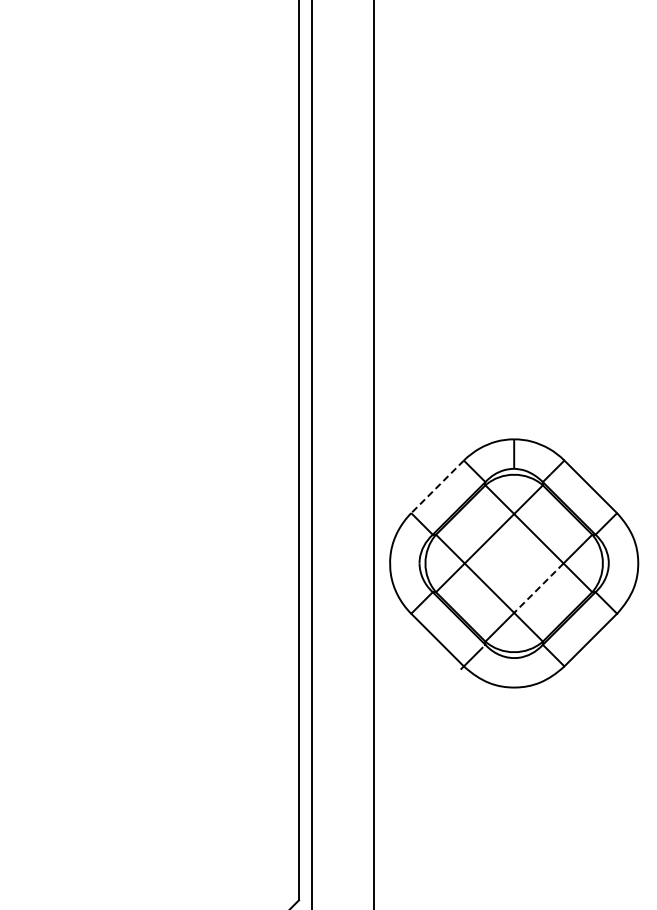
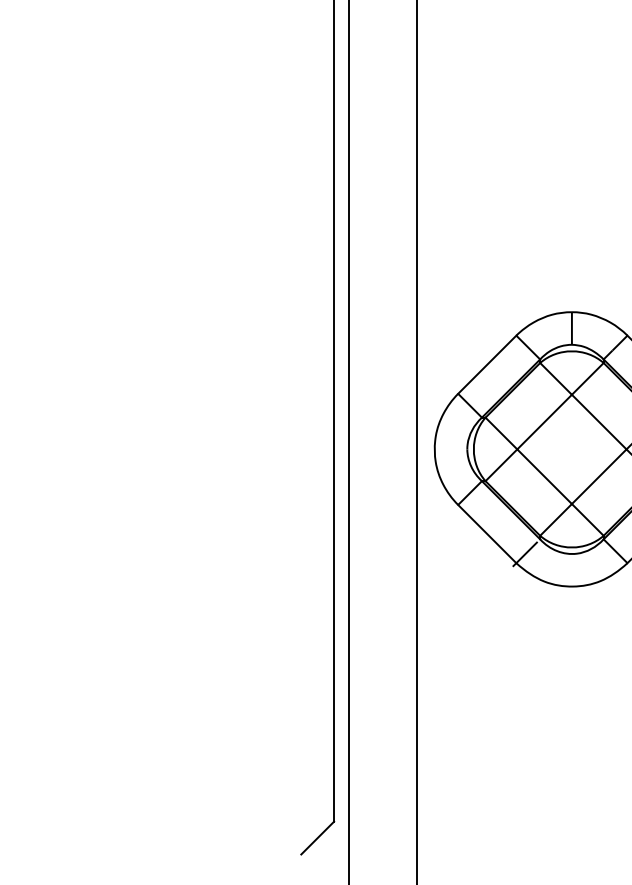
line: (437, 487) -> (487, 365), dashed -> solid
line: (538, 588) -> (598, 477), dashed -> solid

